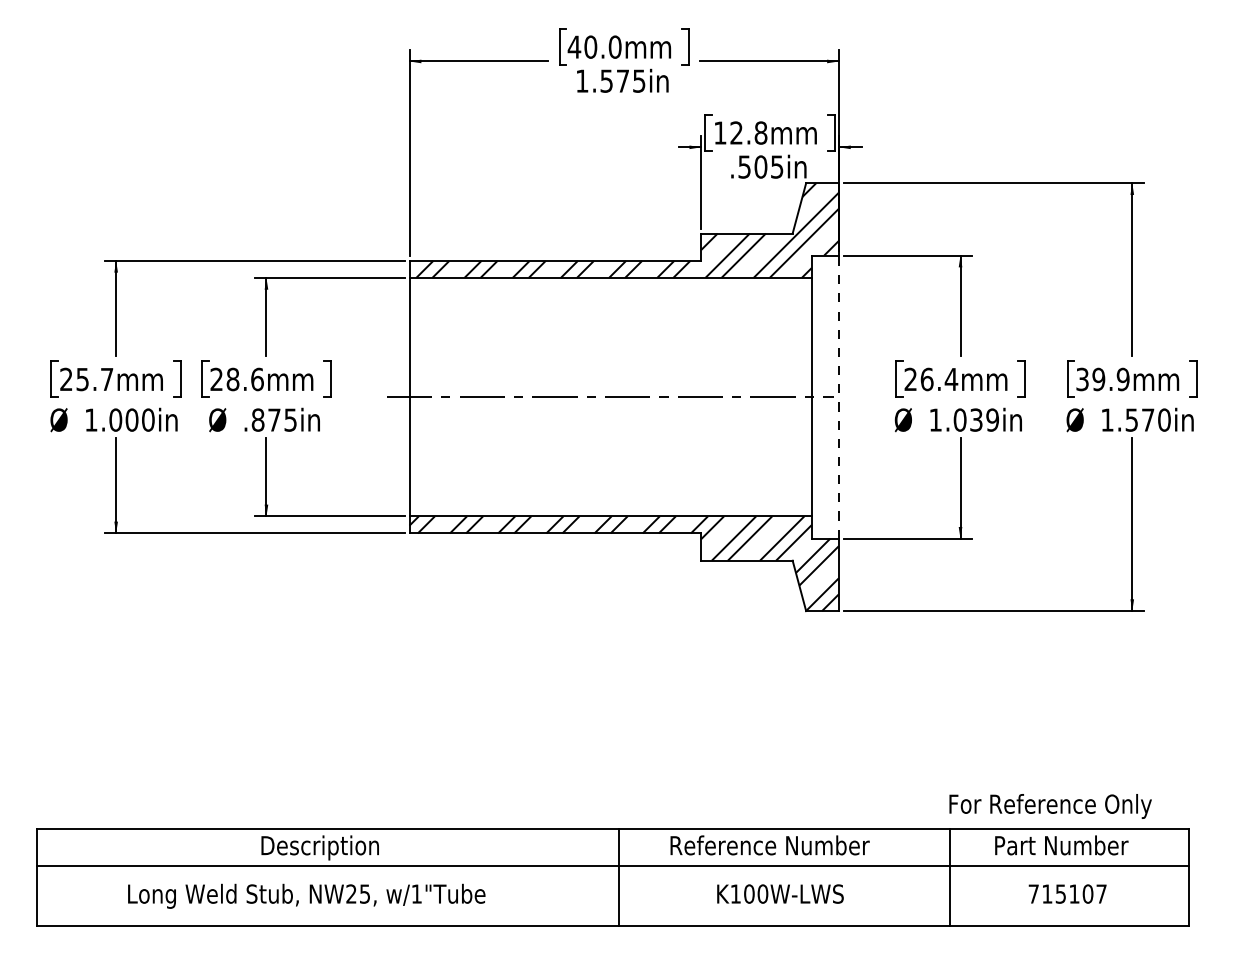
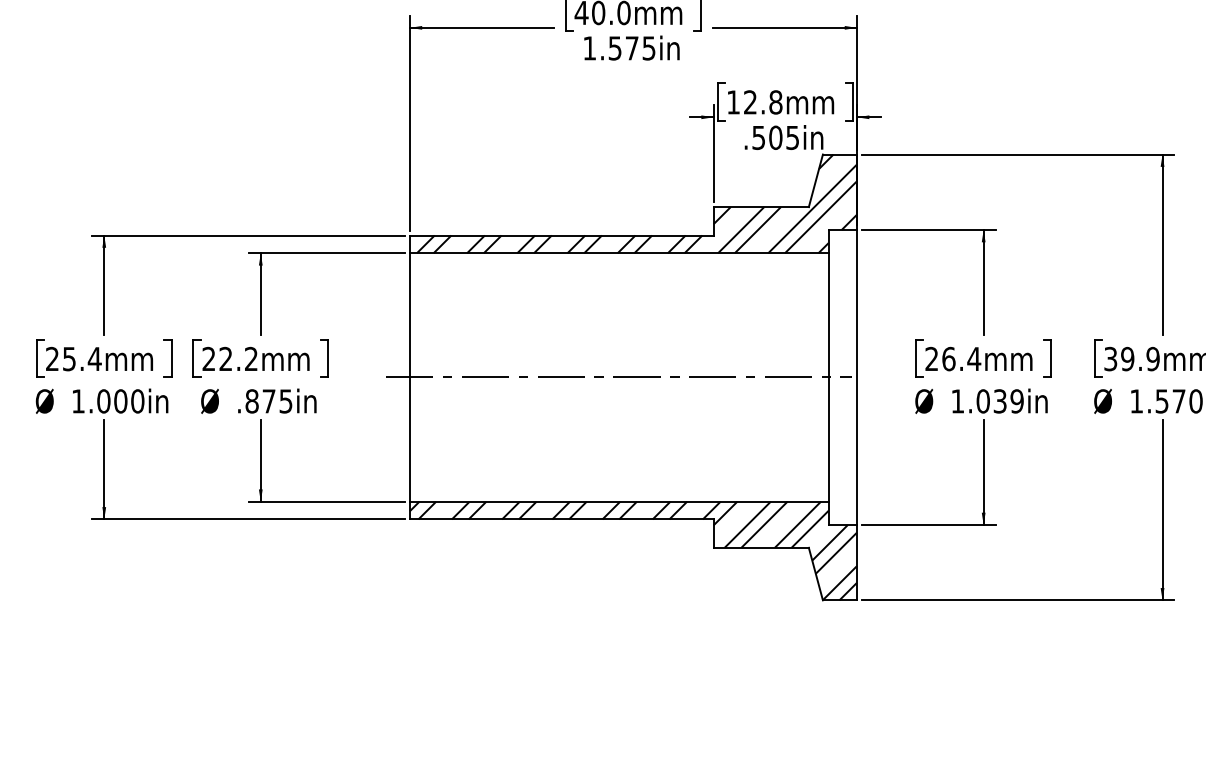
text: (106, 379) -> (94, 359), 25.7mm -> 25.4mm
text: (244, 379) -> (237, 359), 28.6mm -> 22.2mm
line: (838, 397) -> (856, 377), dashed -> solid

